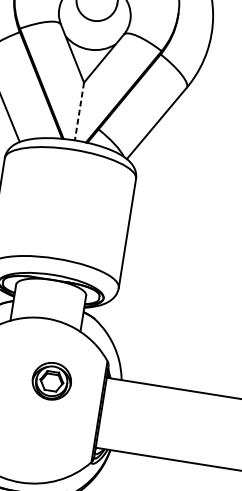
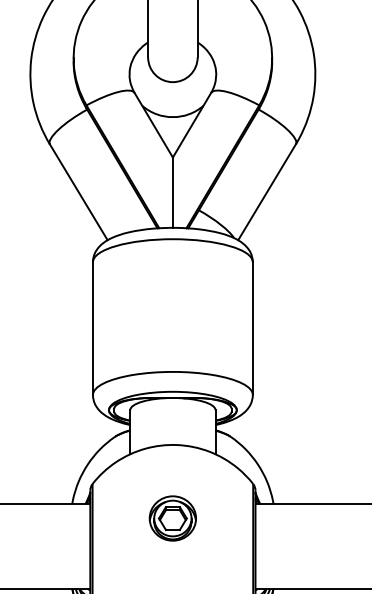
line: (79, 112) -> (172, 193), dashed -> solid
part: (51, 381) -> (172, 518), moved

